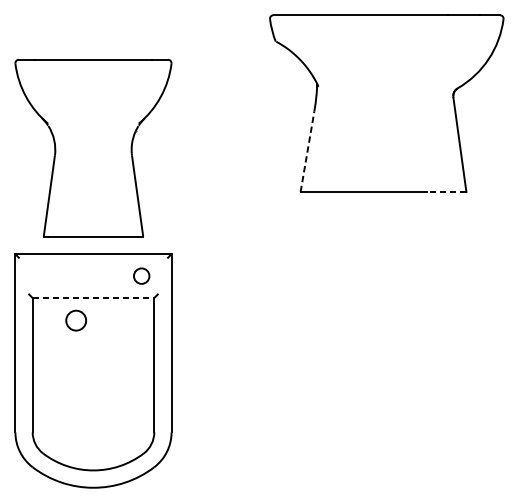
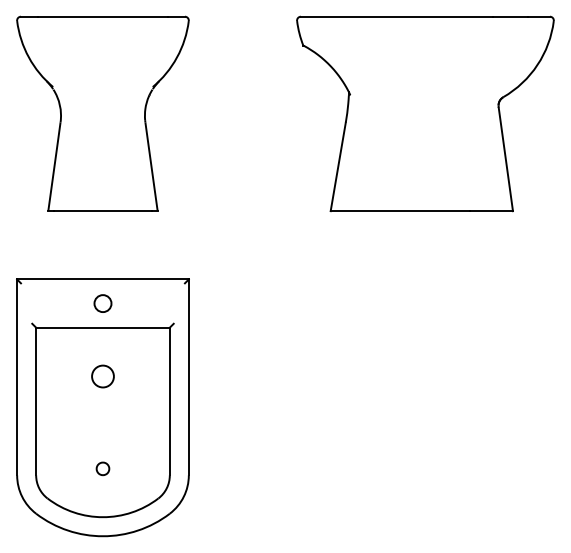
part: (93, 147) -> (102, 113), moved
line: (307, 151) -> (338, 166), dashed -> solid
line: (446, 192) -> (491, 211), dashed -> solid
circle: (141, 276) -> (102, 303), moved
line: (93, 297) -> (103, 327), dashed -> solid
circle: (75, 320) -> (102, 376), moved
part: (93, 426) -> (102, 468), added

